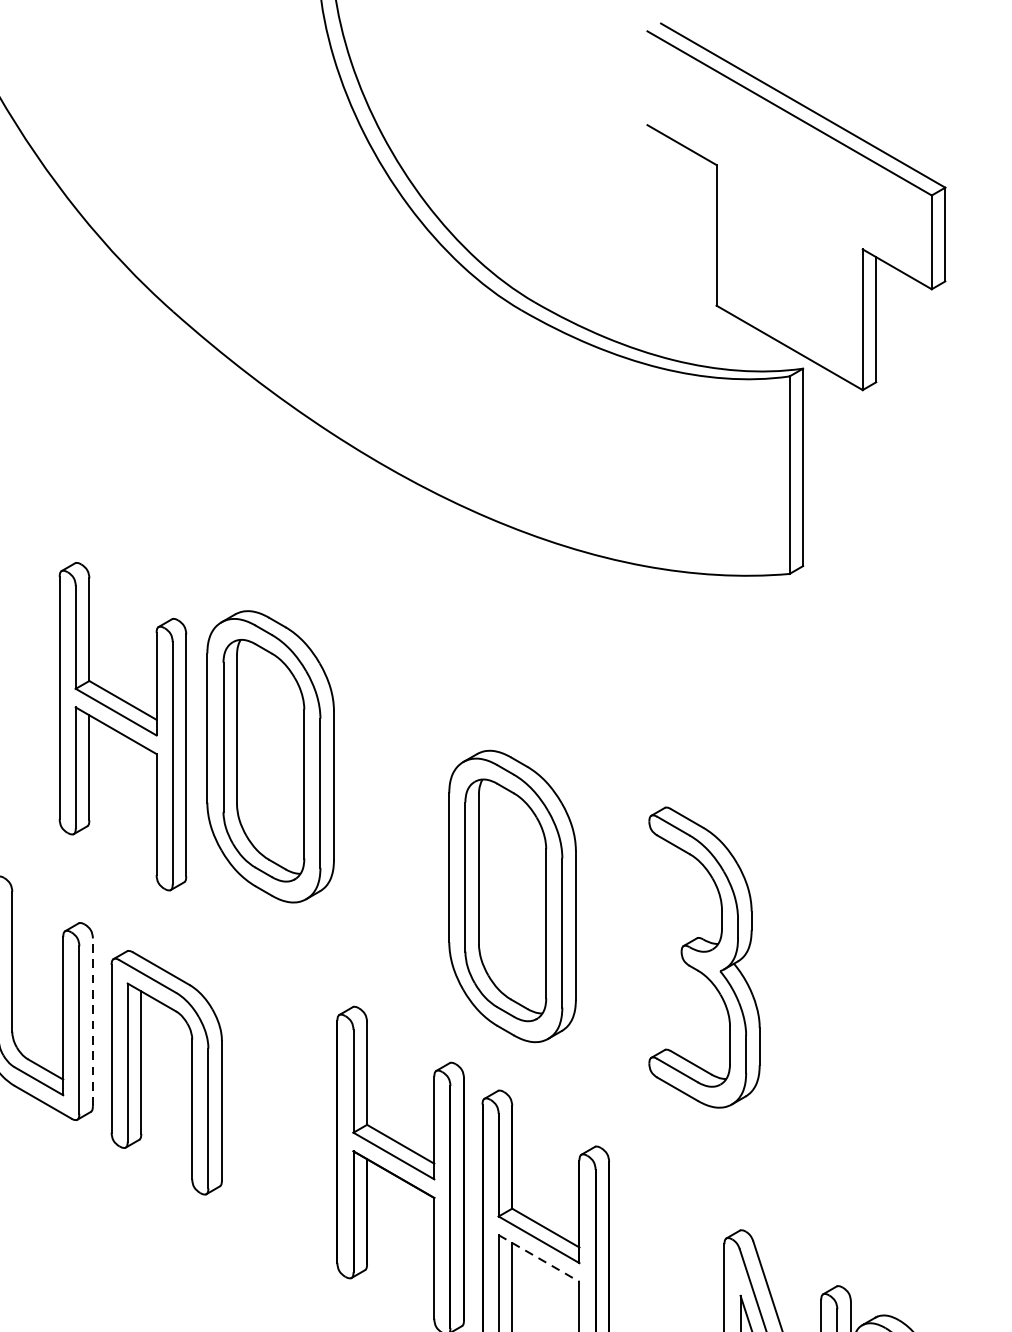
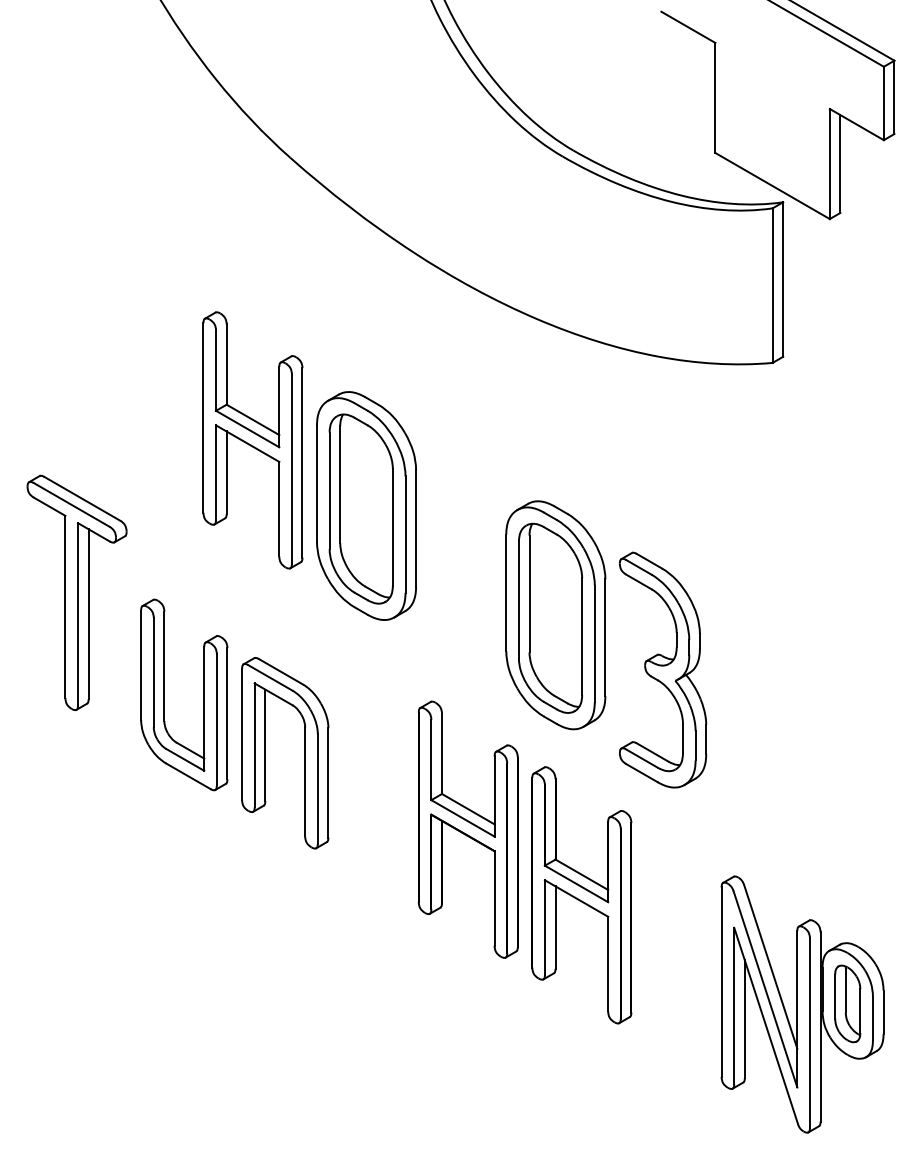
part: (122, 726) -> (252, 440), moved
part: (705, 956) -> (663, 669), moved
line: (92, 1021) -> (227, 713), dashed -> solid
line: (538, 1258) -> (576, 898), dashed -> solid

